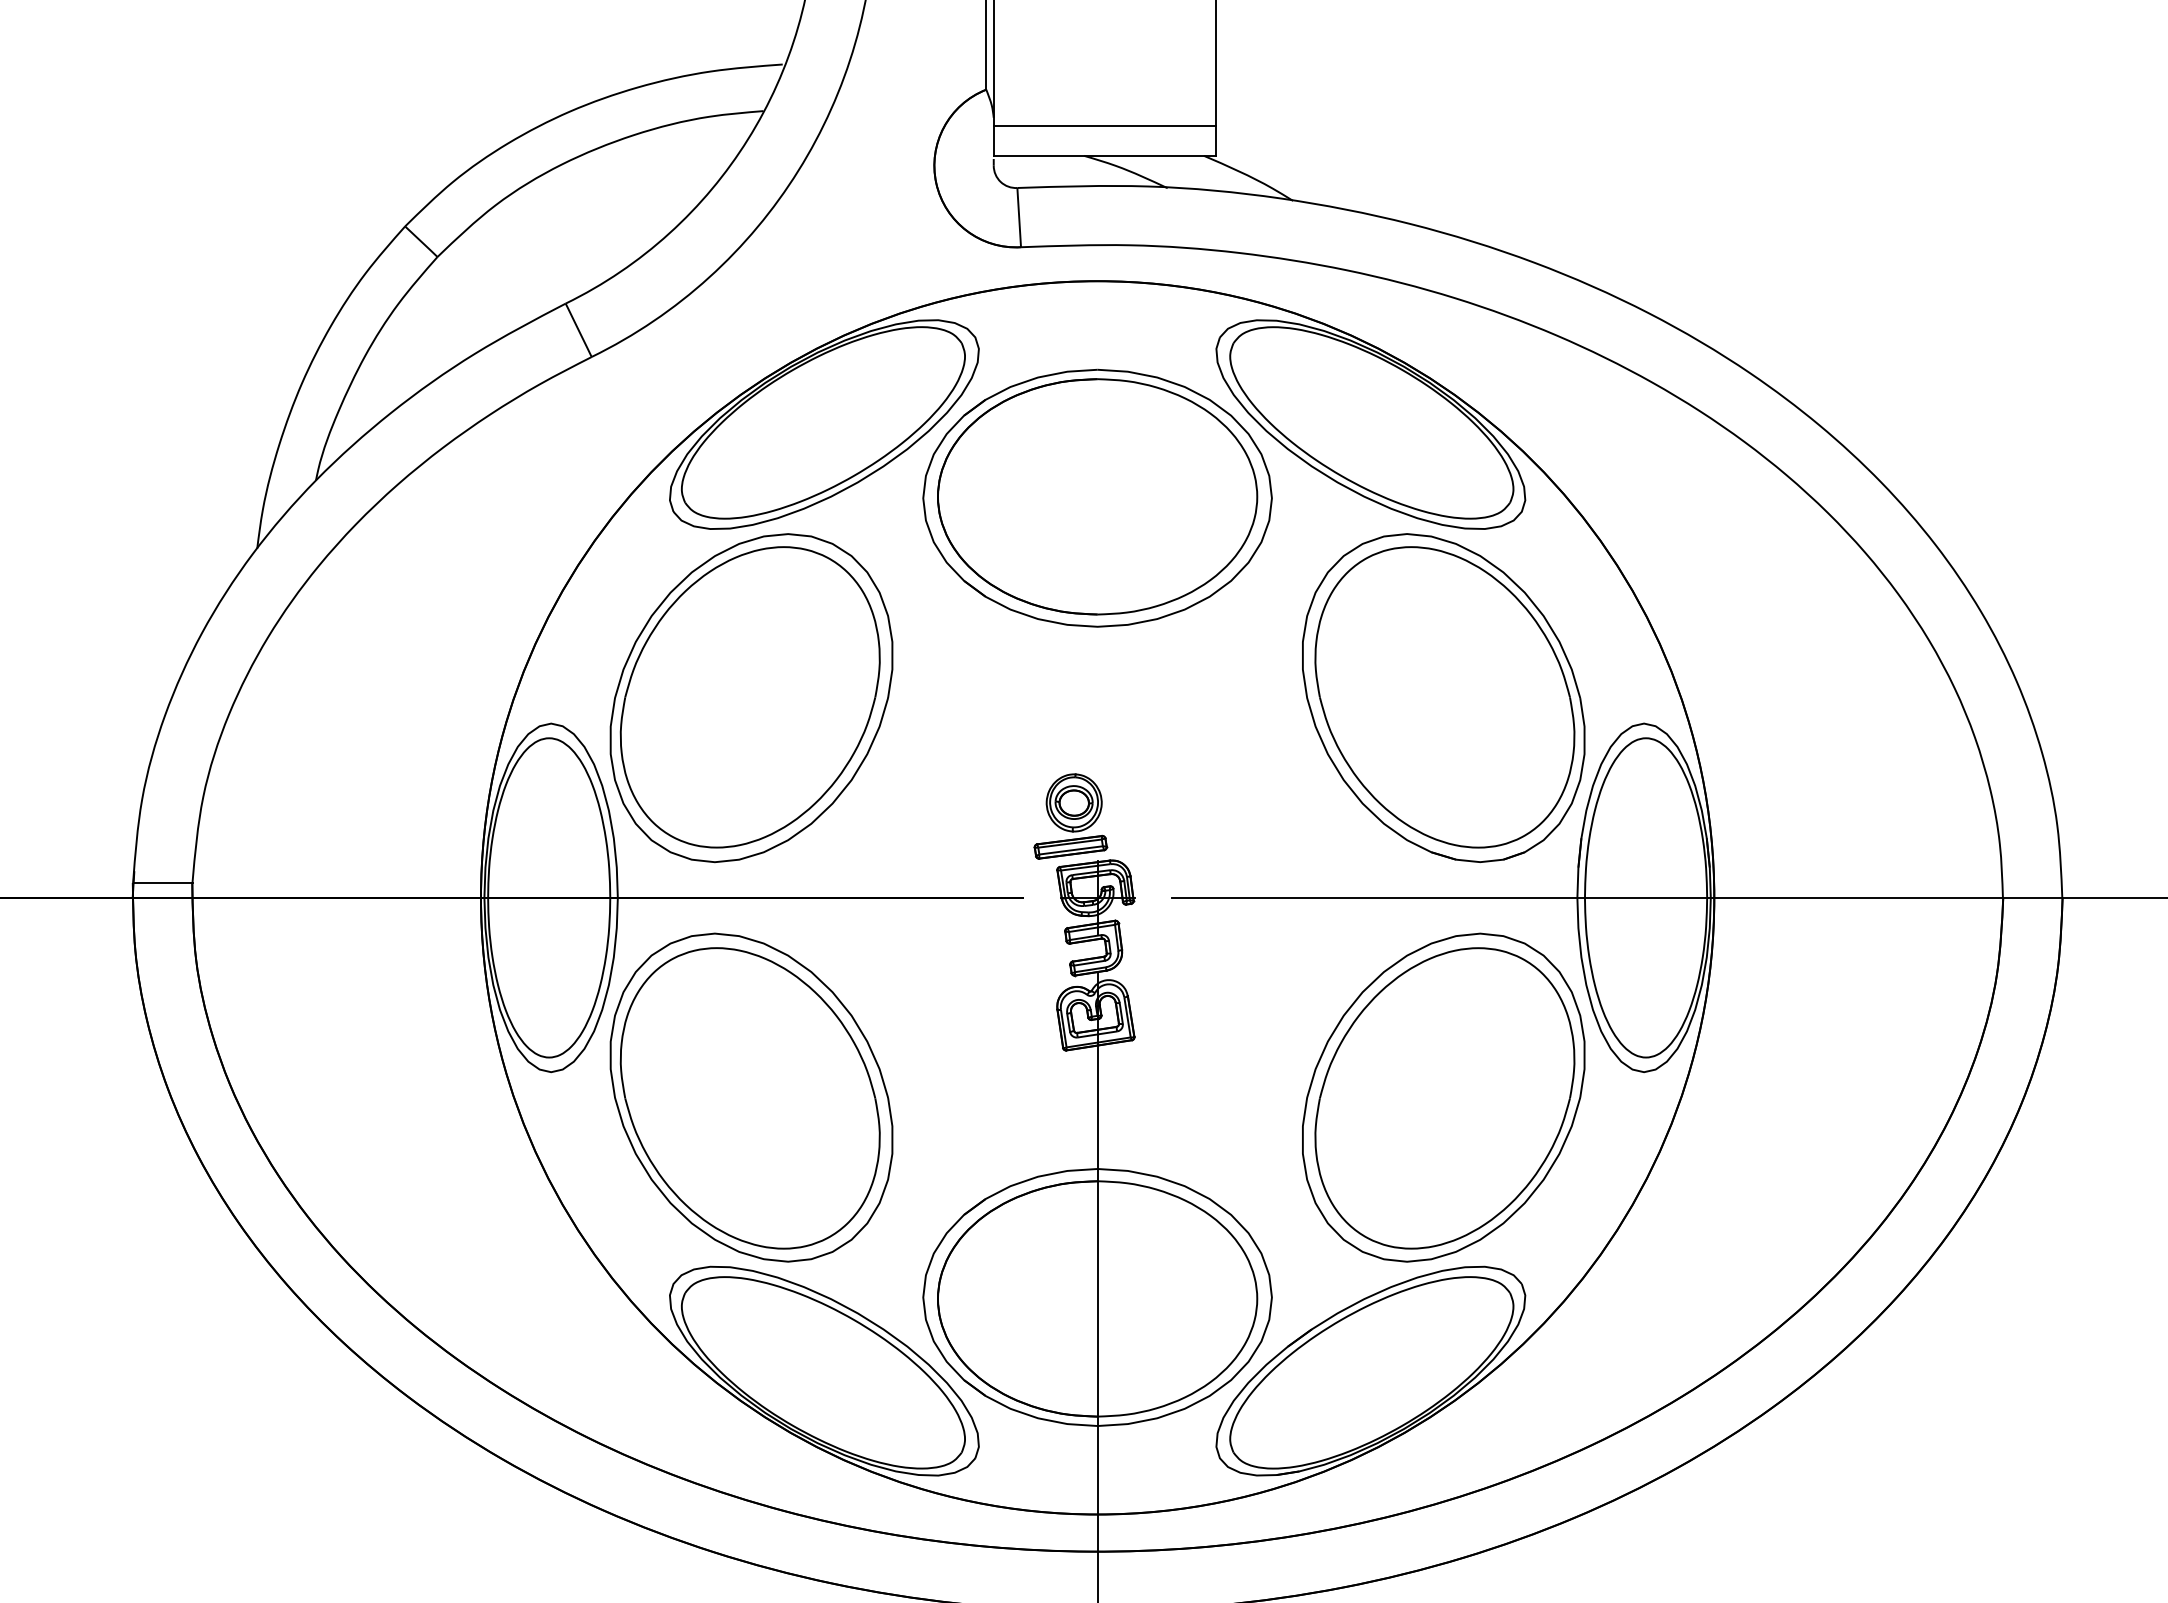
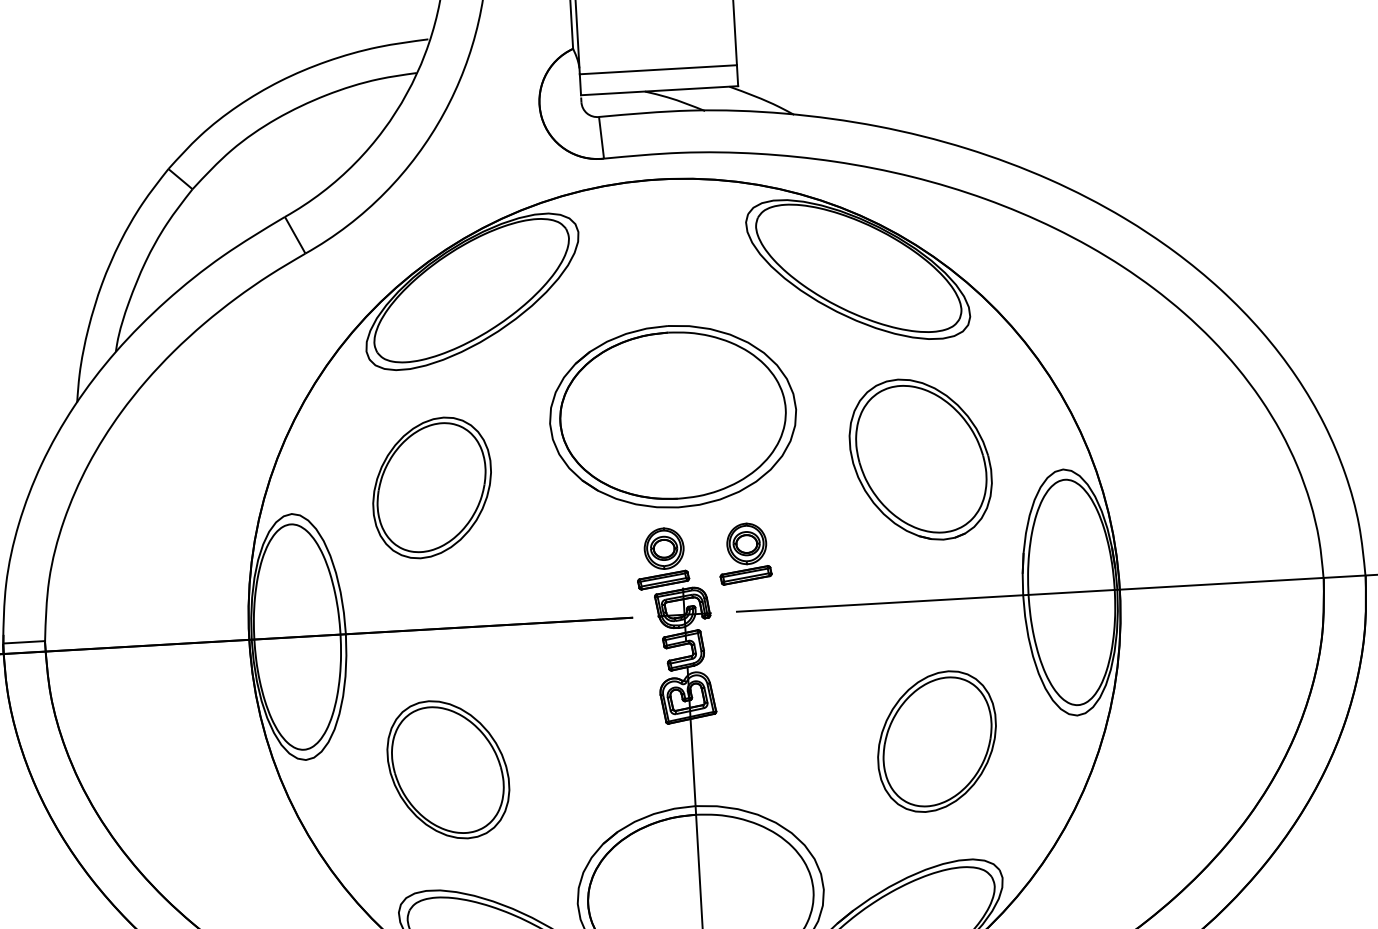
part: (1097, 497) -> (673, 416), moved
part: (1443, 697) -> (920, 459), size x0.7
part: (751, 698) -> (432, 488), size x0.6
part: (1187, 816) -> (744, 553), added
part: (751, 1097) -> (448, 769), size x0.6
part: (1443, 1097) -> (936, 741), size x0.6

